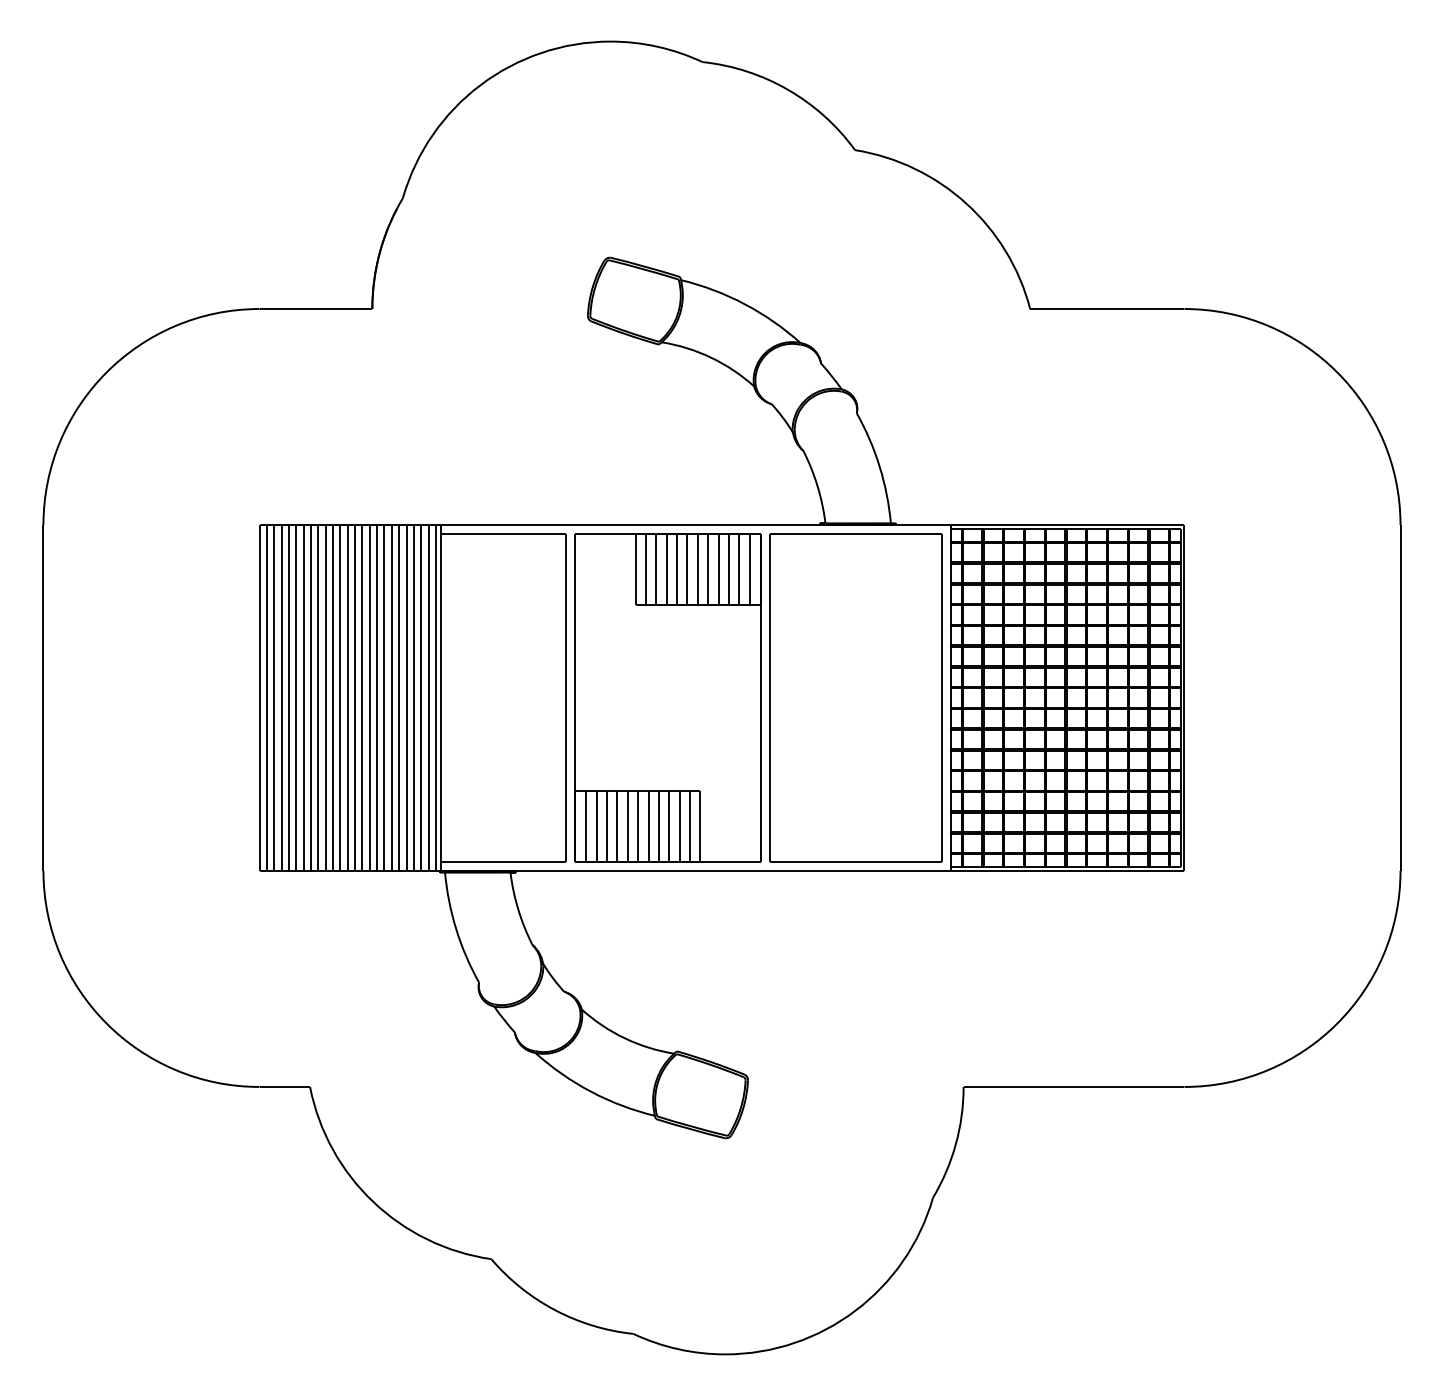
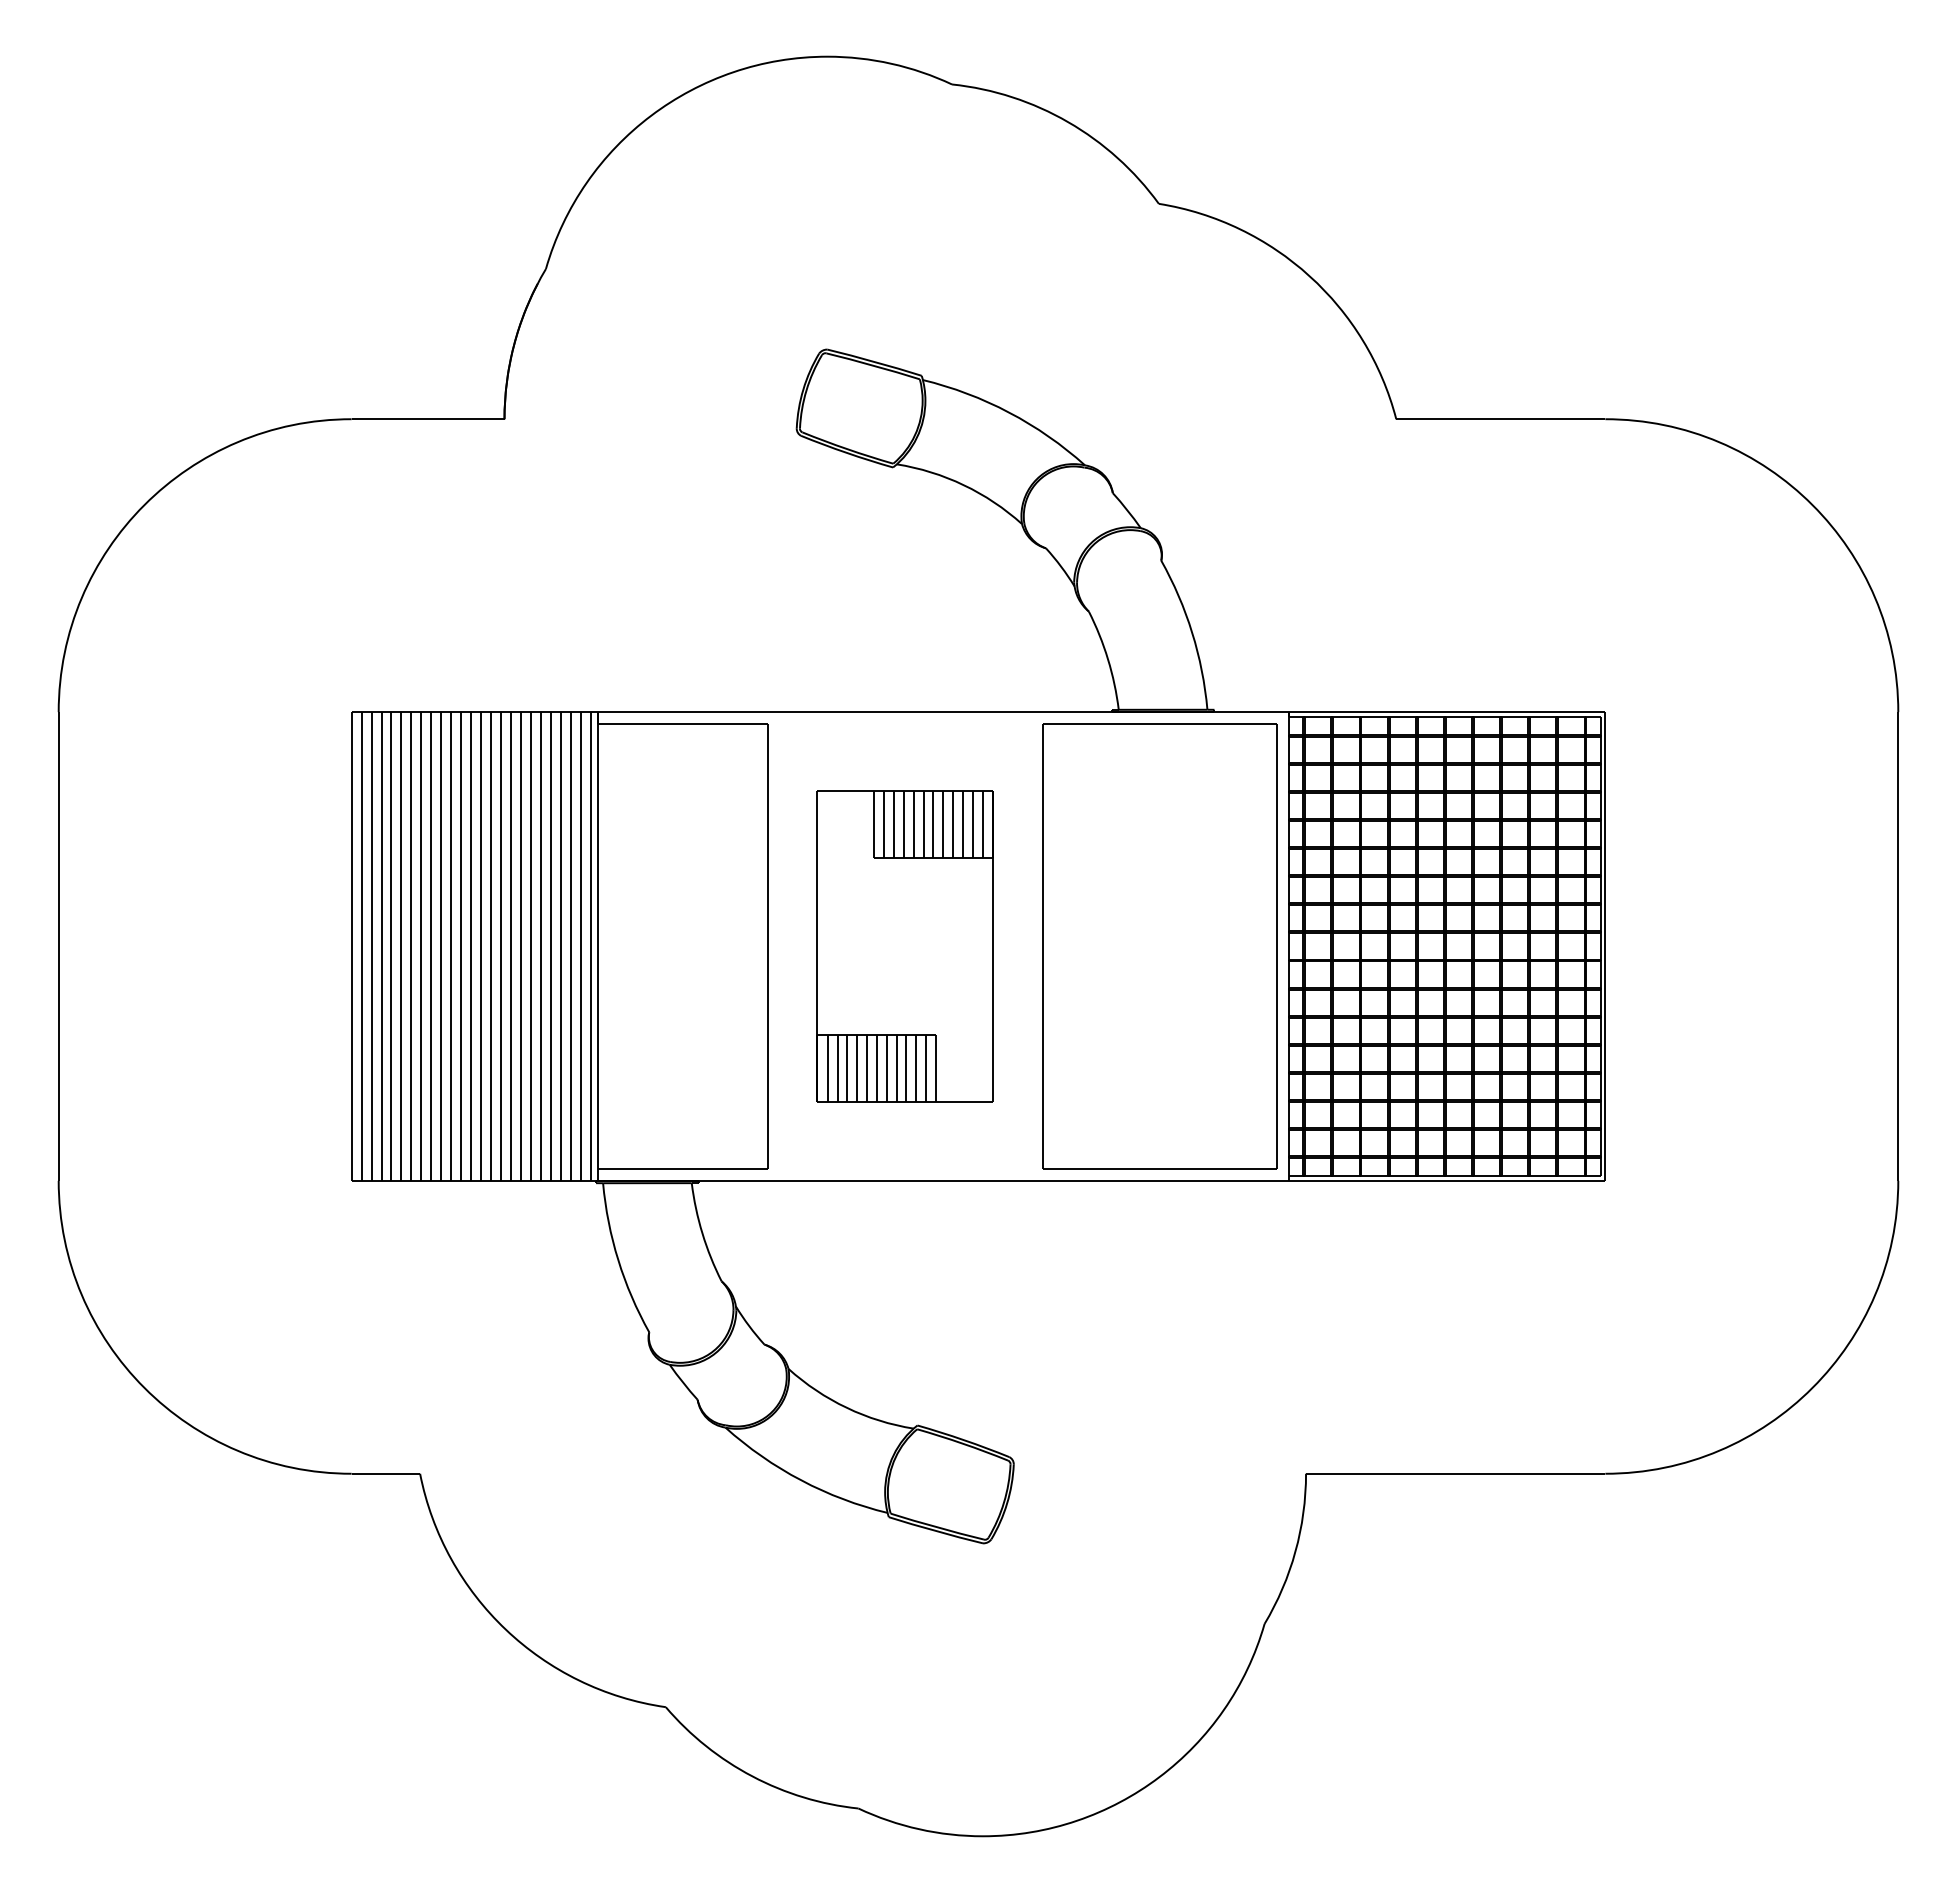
part: (667, 698) -> (904, 946), size x0.7

